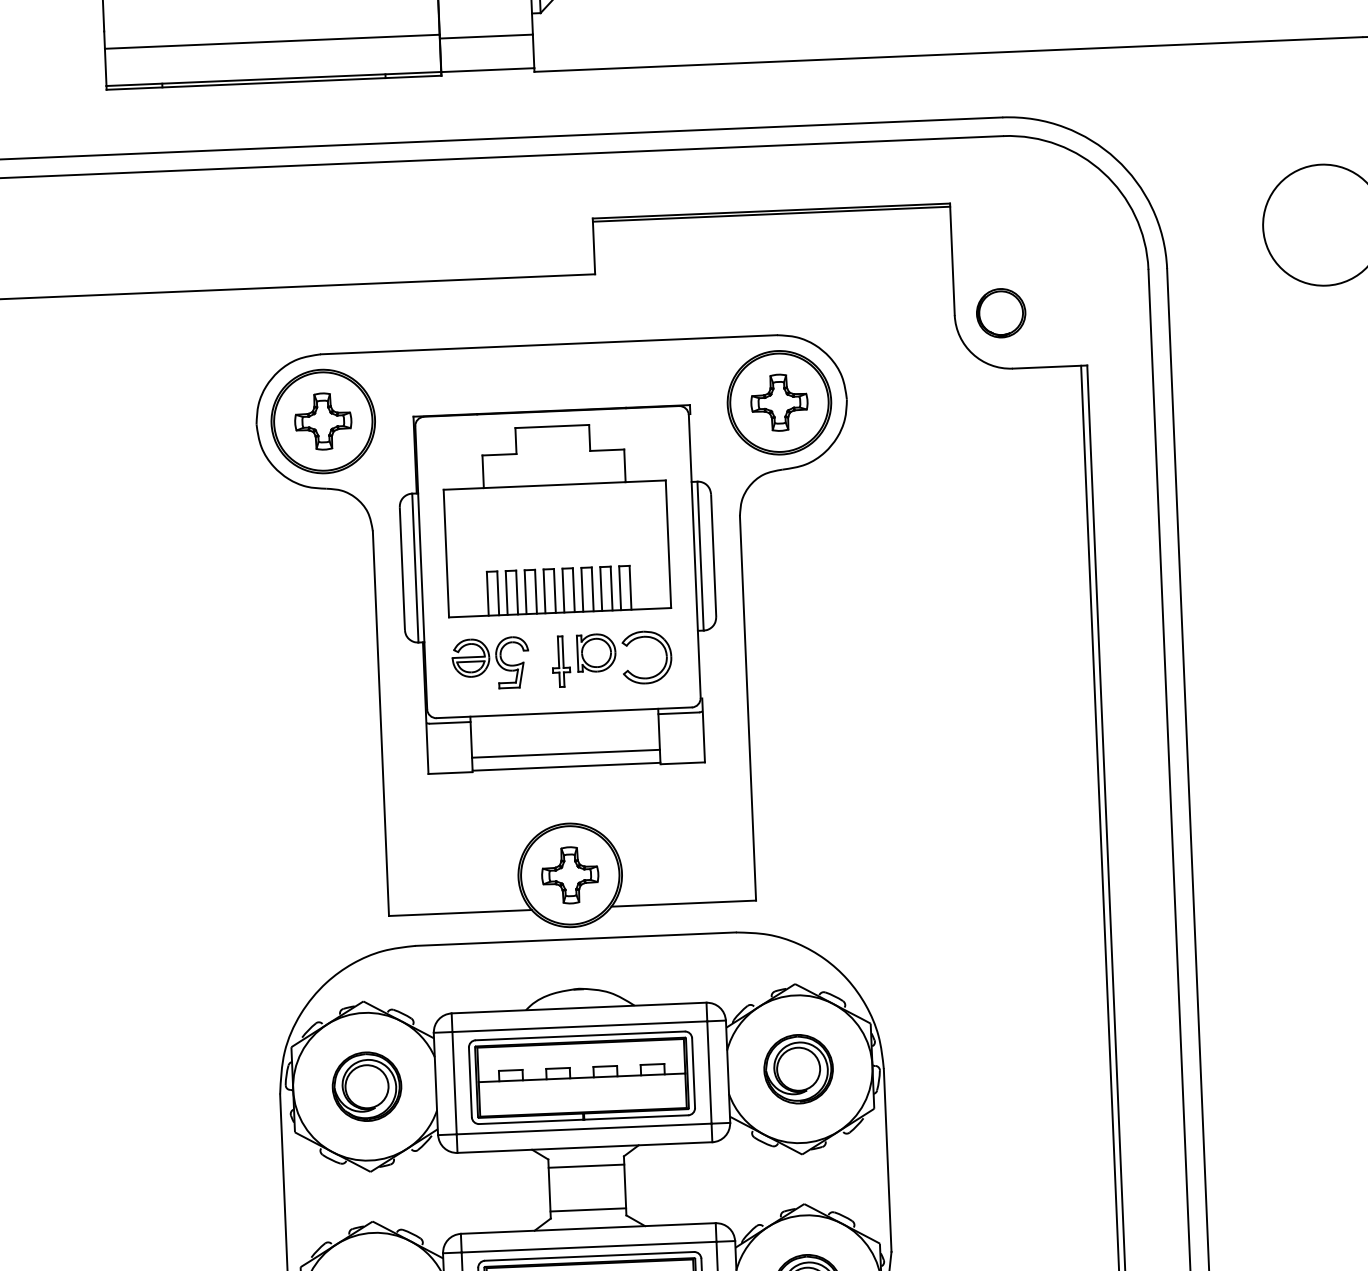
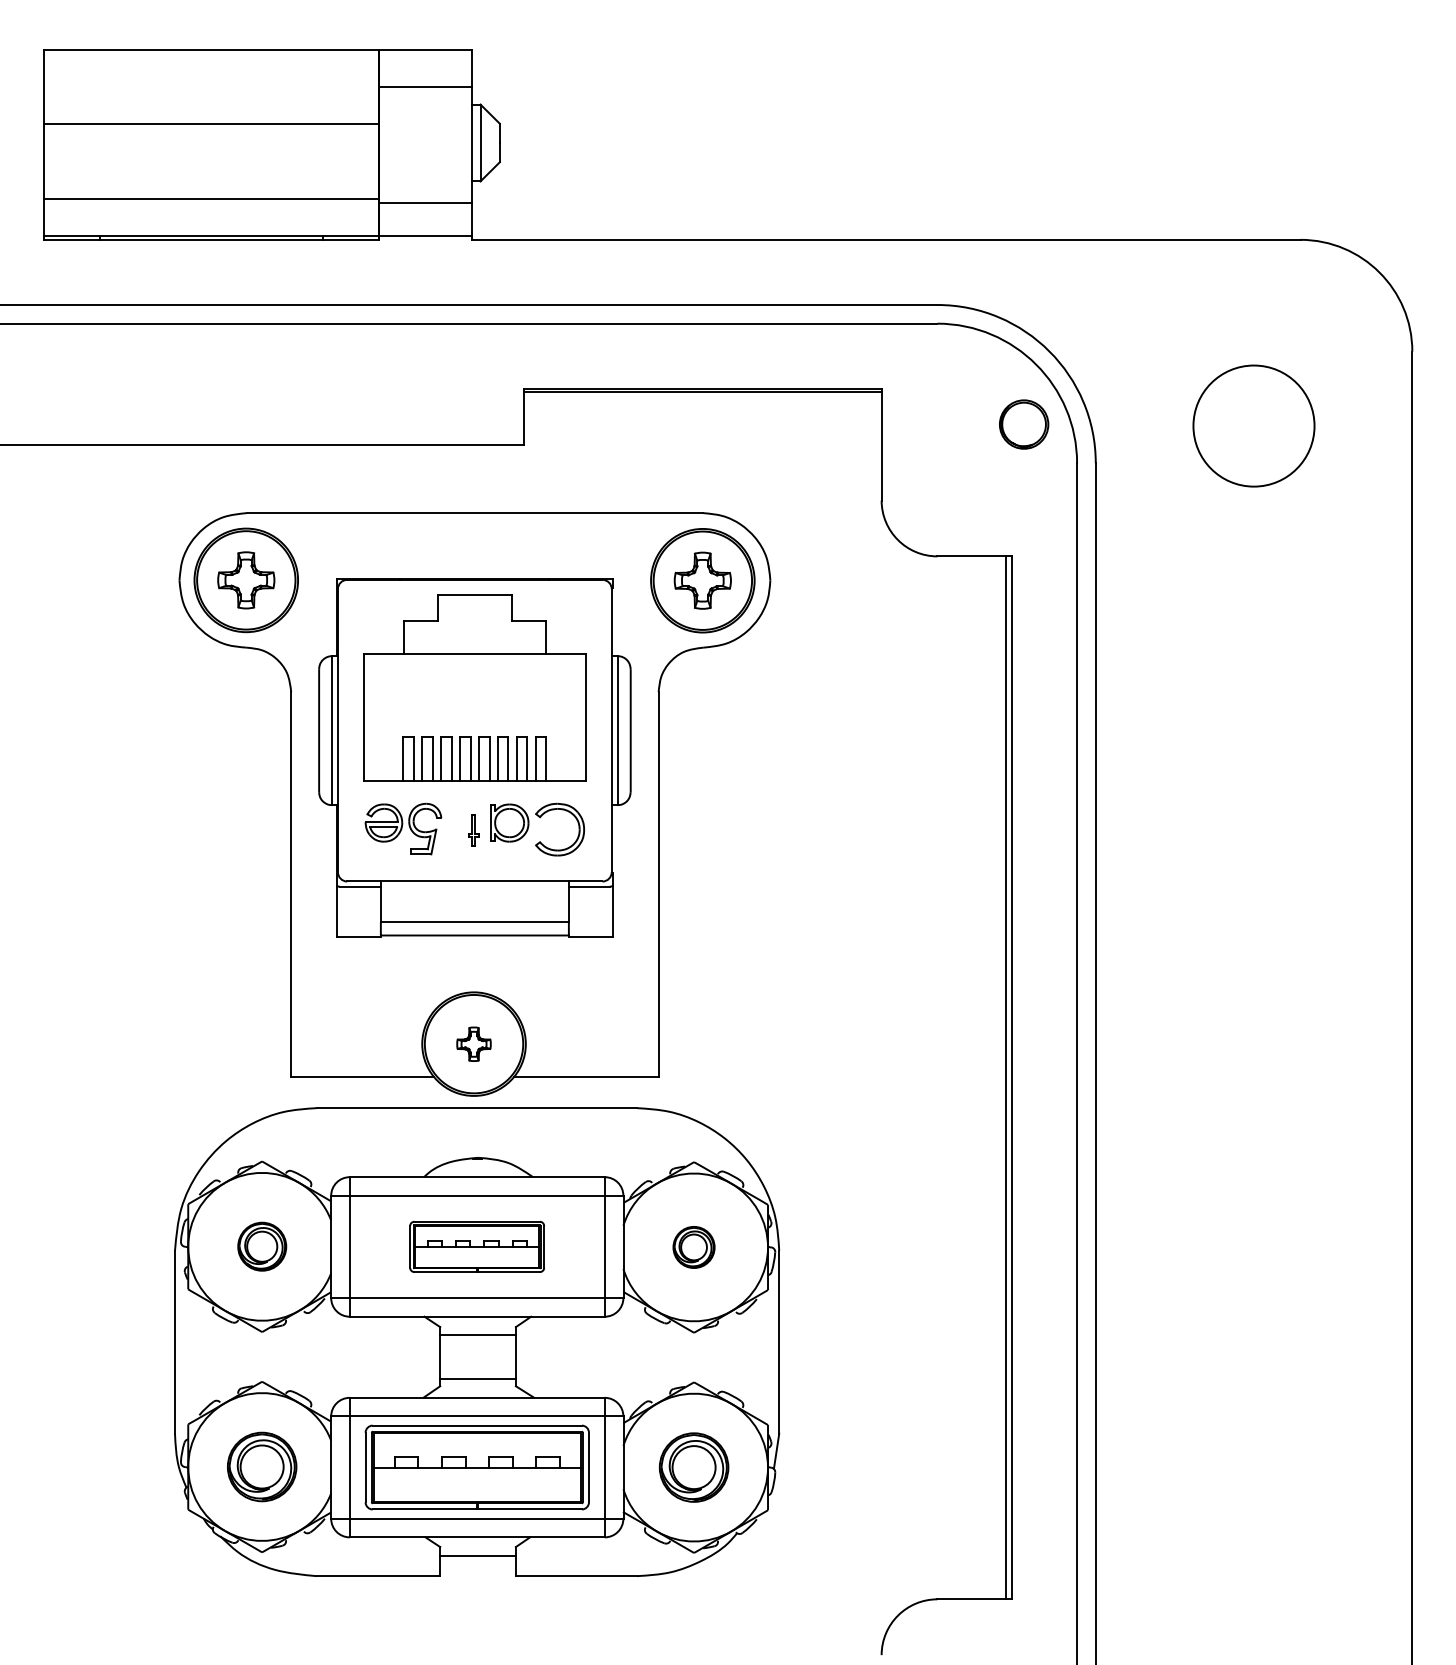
part: (1001, 313) -> (1024, 424), moved
part: (560, 661) -> (473, 830), size x0.6
part: (569, 875) -> (473, 1044), size x0.6
part: (798, 1069) -> (693, 1247), size x0.6
part: (581, 1077) -> (476, 1246), size x0.6
part: (367, 1086) -> (262, 1246), size x0.7

